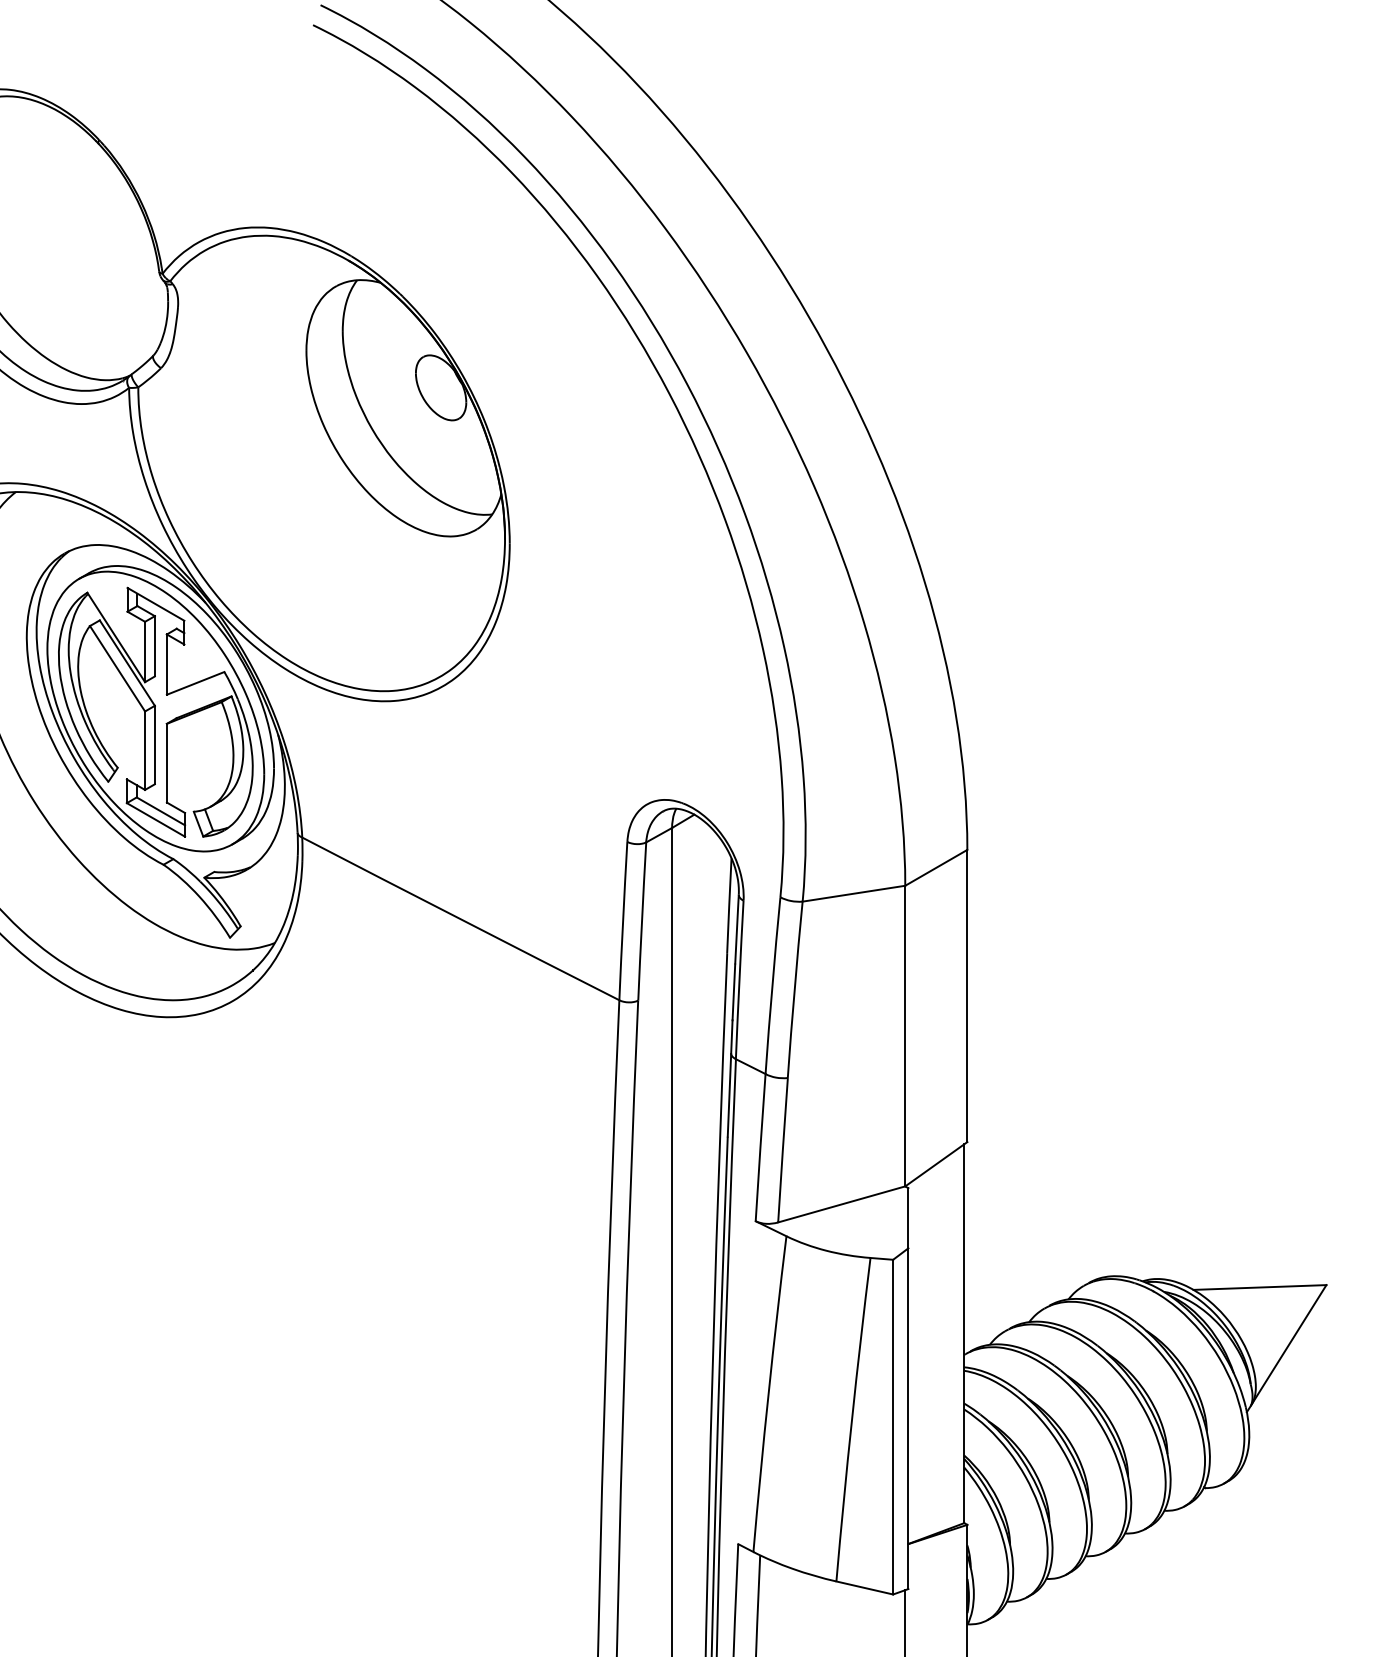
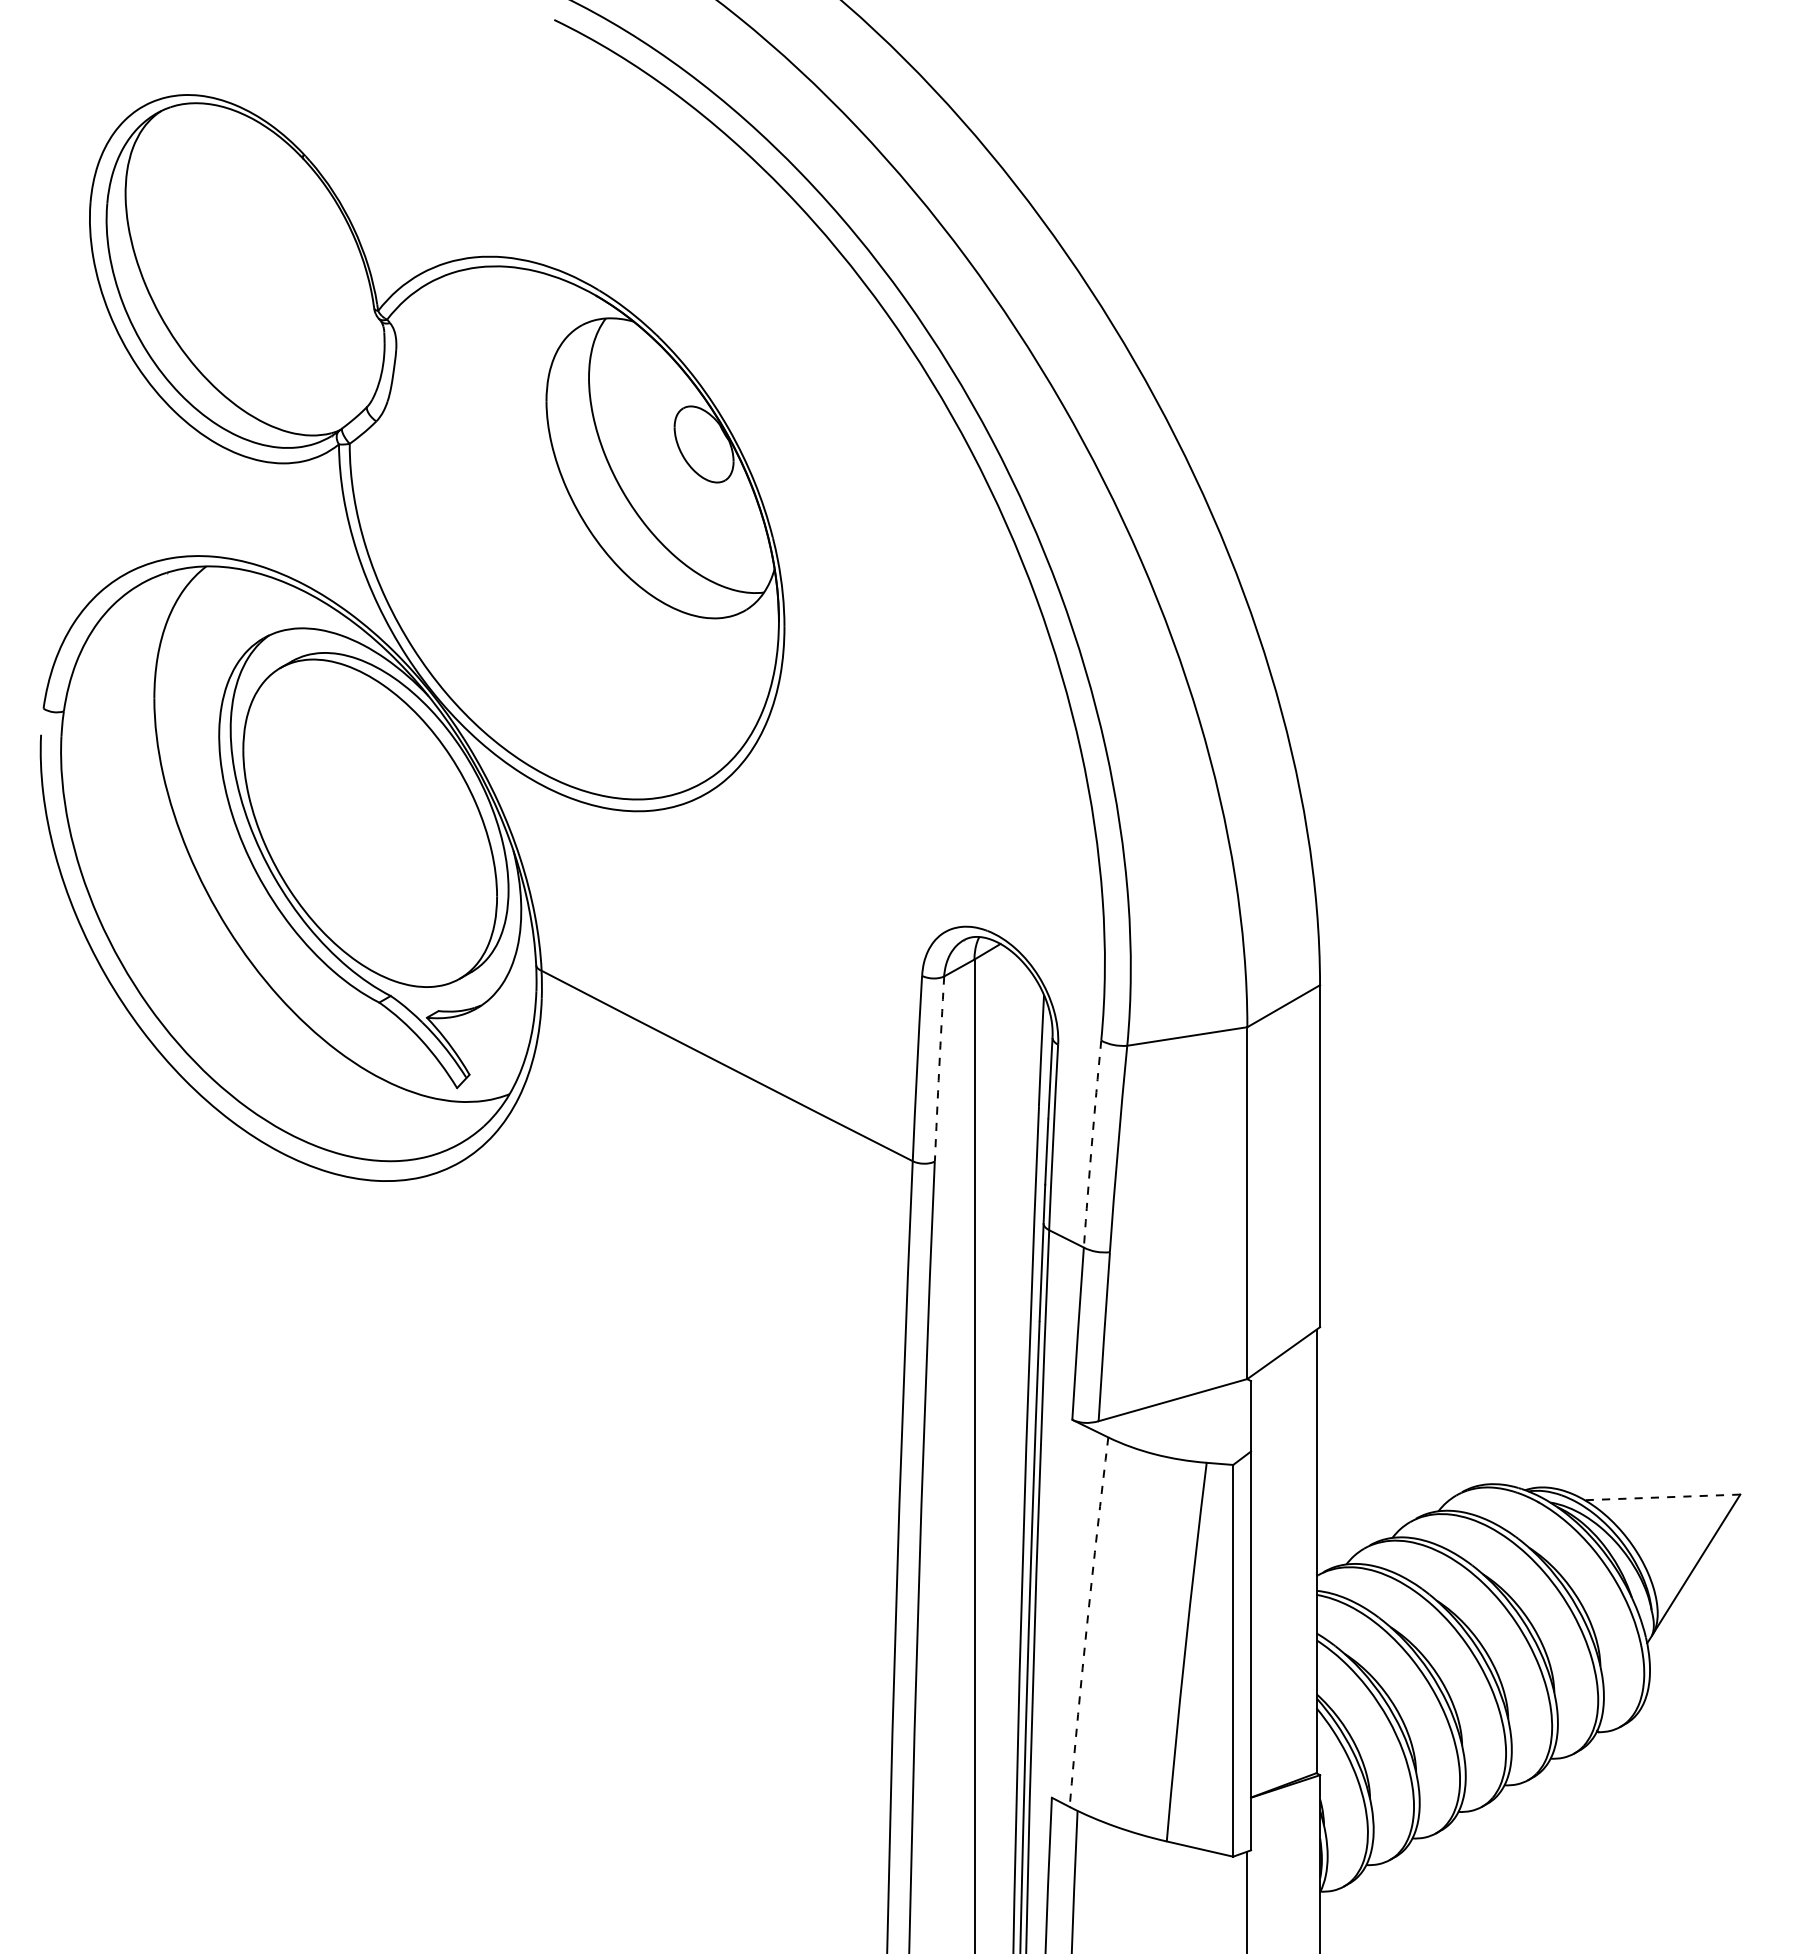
part: (155, 711) -> (369, 823), removed
arc: (642, 921) -> (939, 1069), solid -> dashed
arc: (772, 985) -> (1091, 1144), solid -> dashed
line: (1259, 1287) -> (1662, 1497), solid -> dashed
arc: (768, 1393) -> (1087, 1621), solid -> dashed

